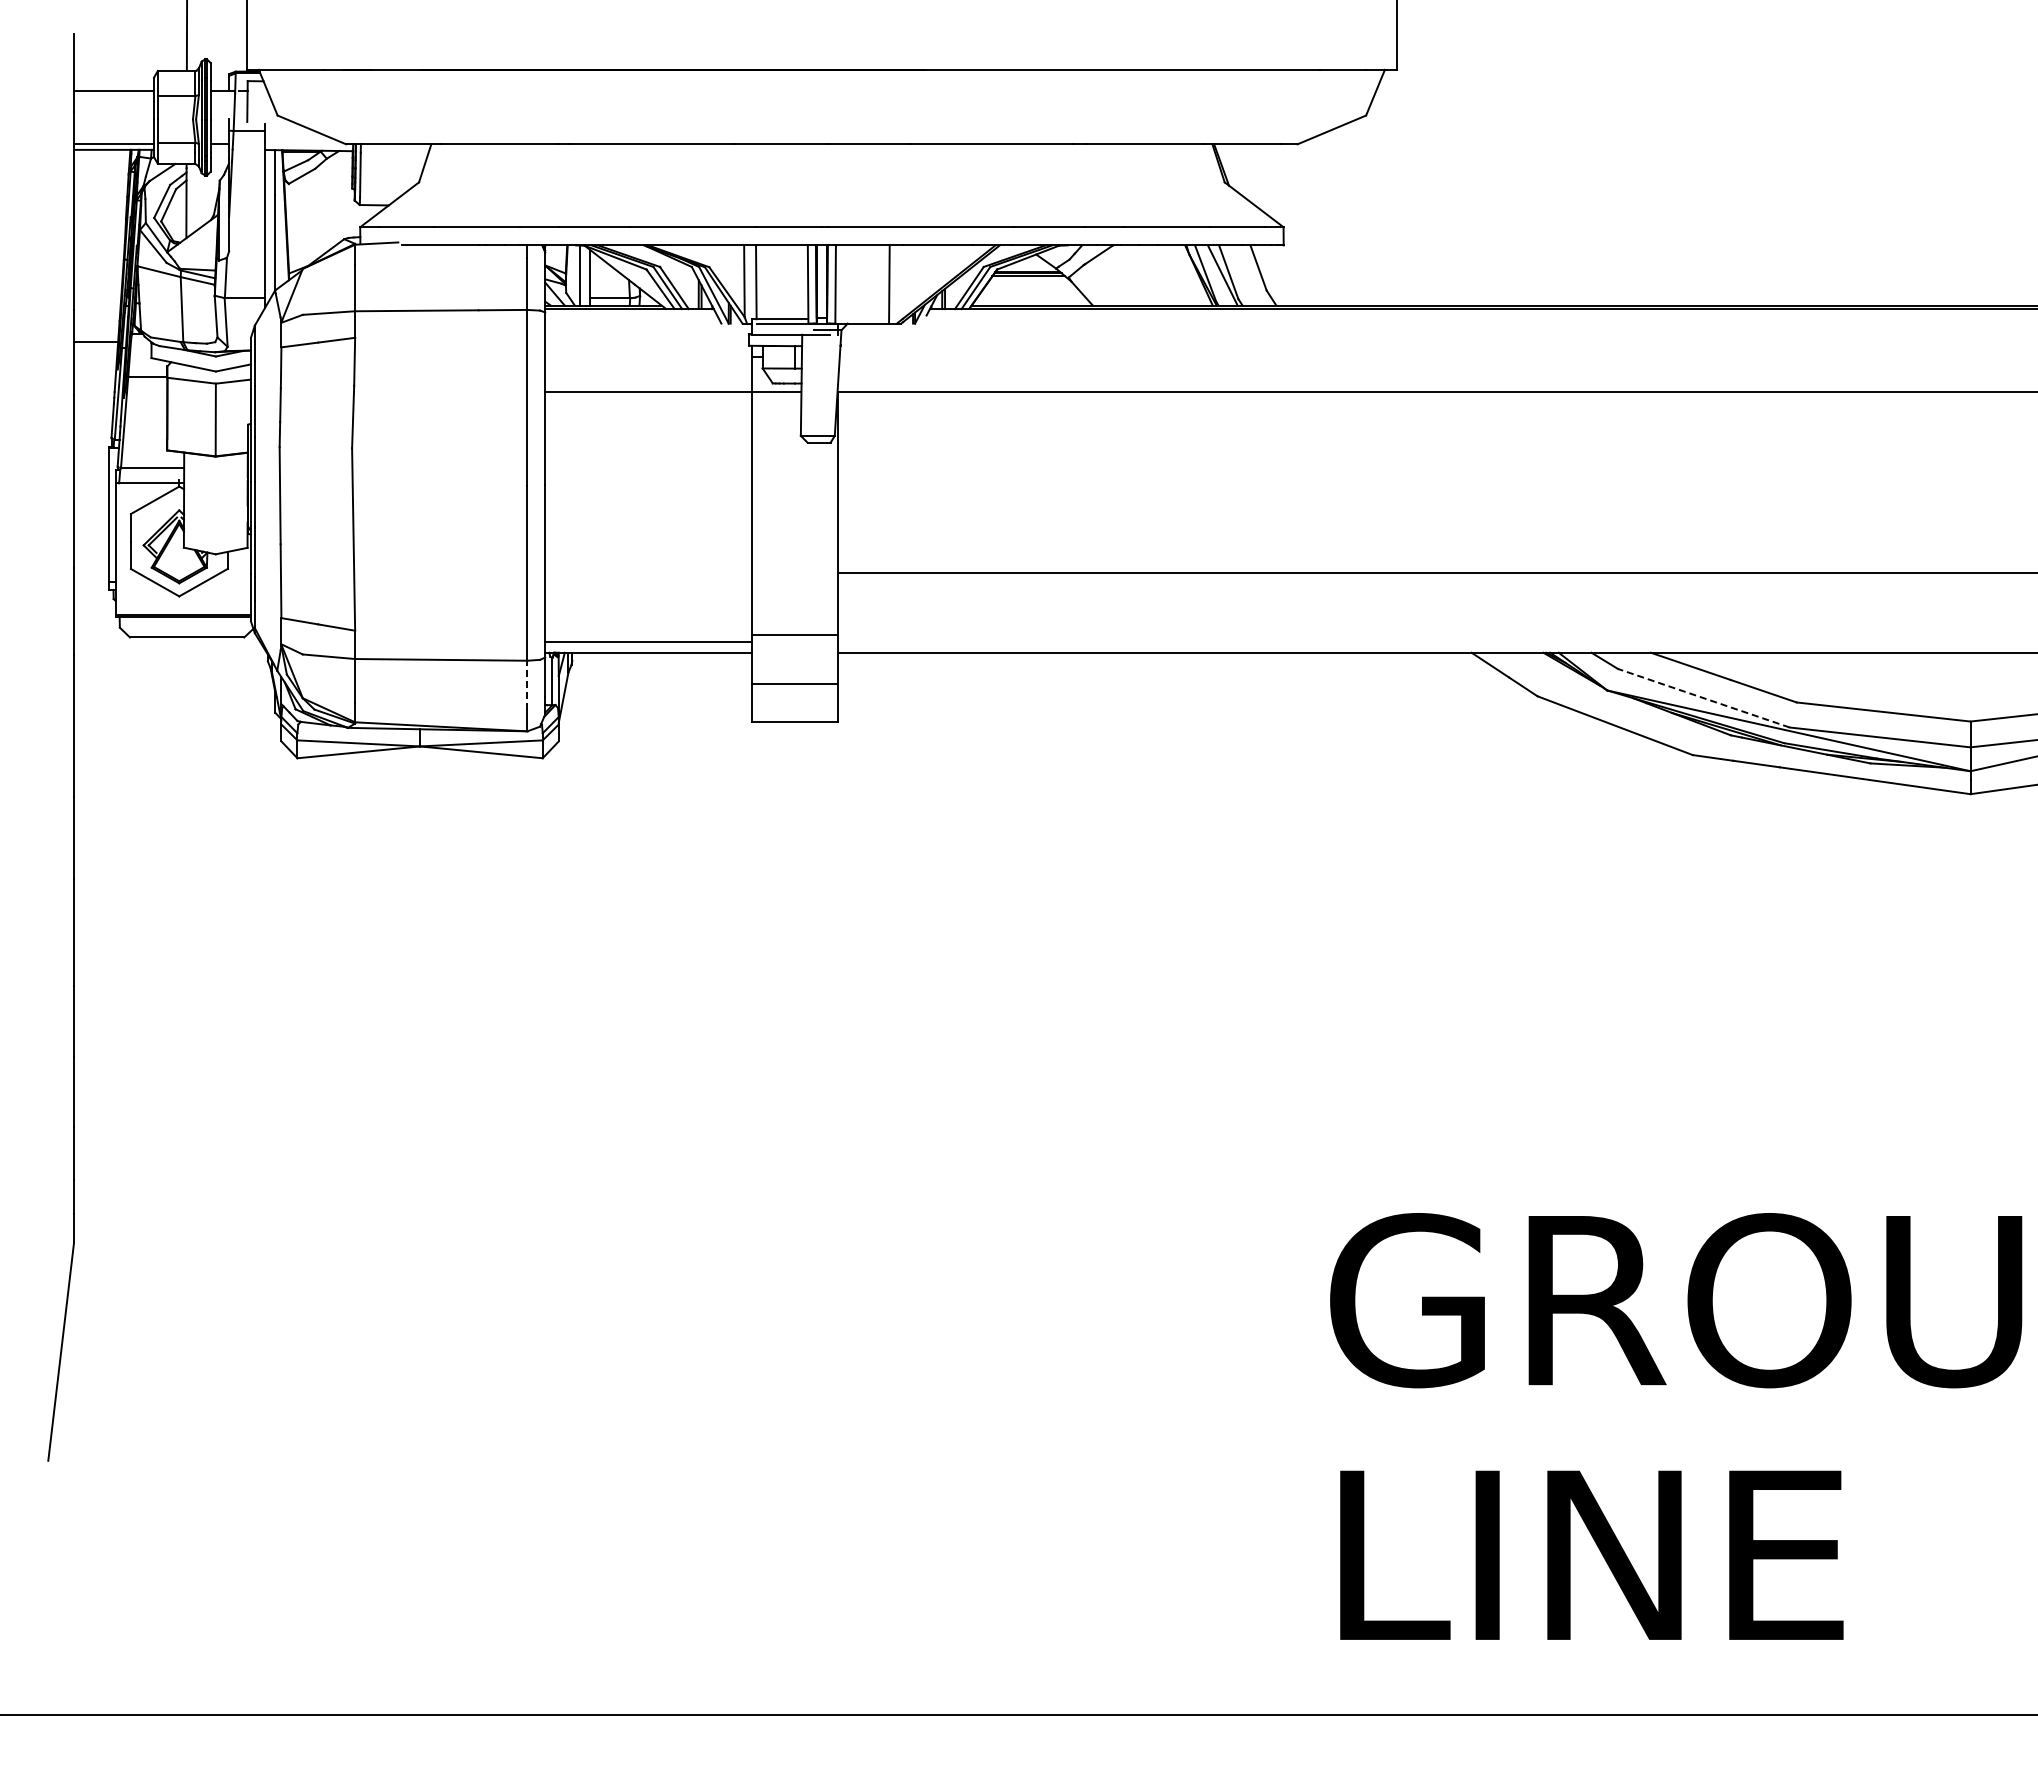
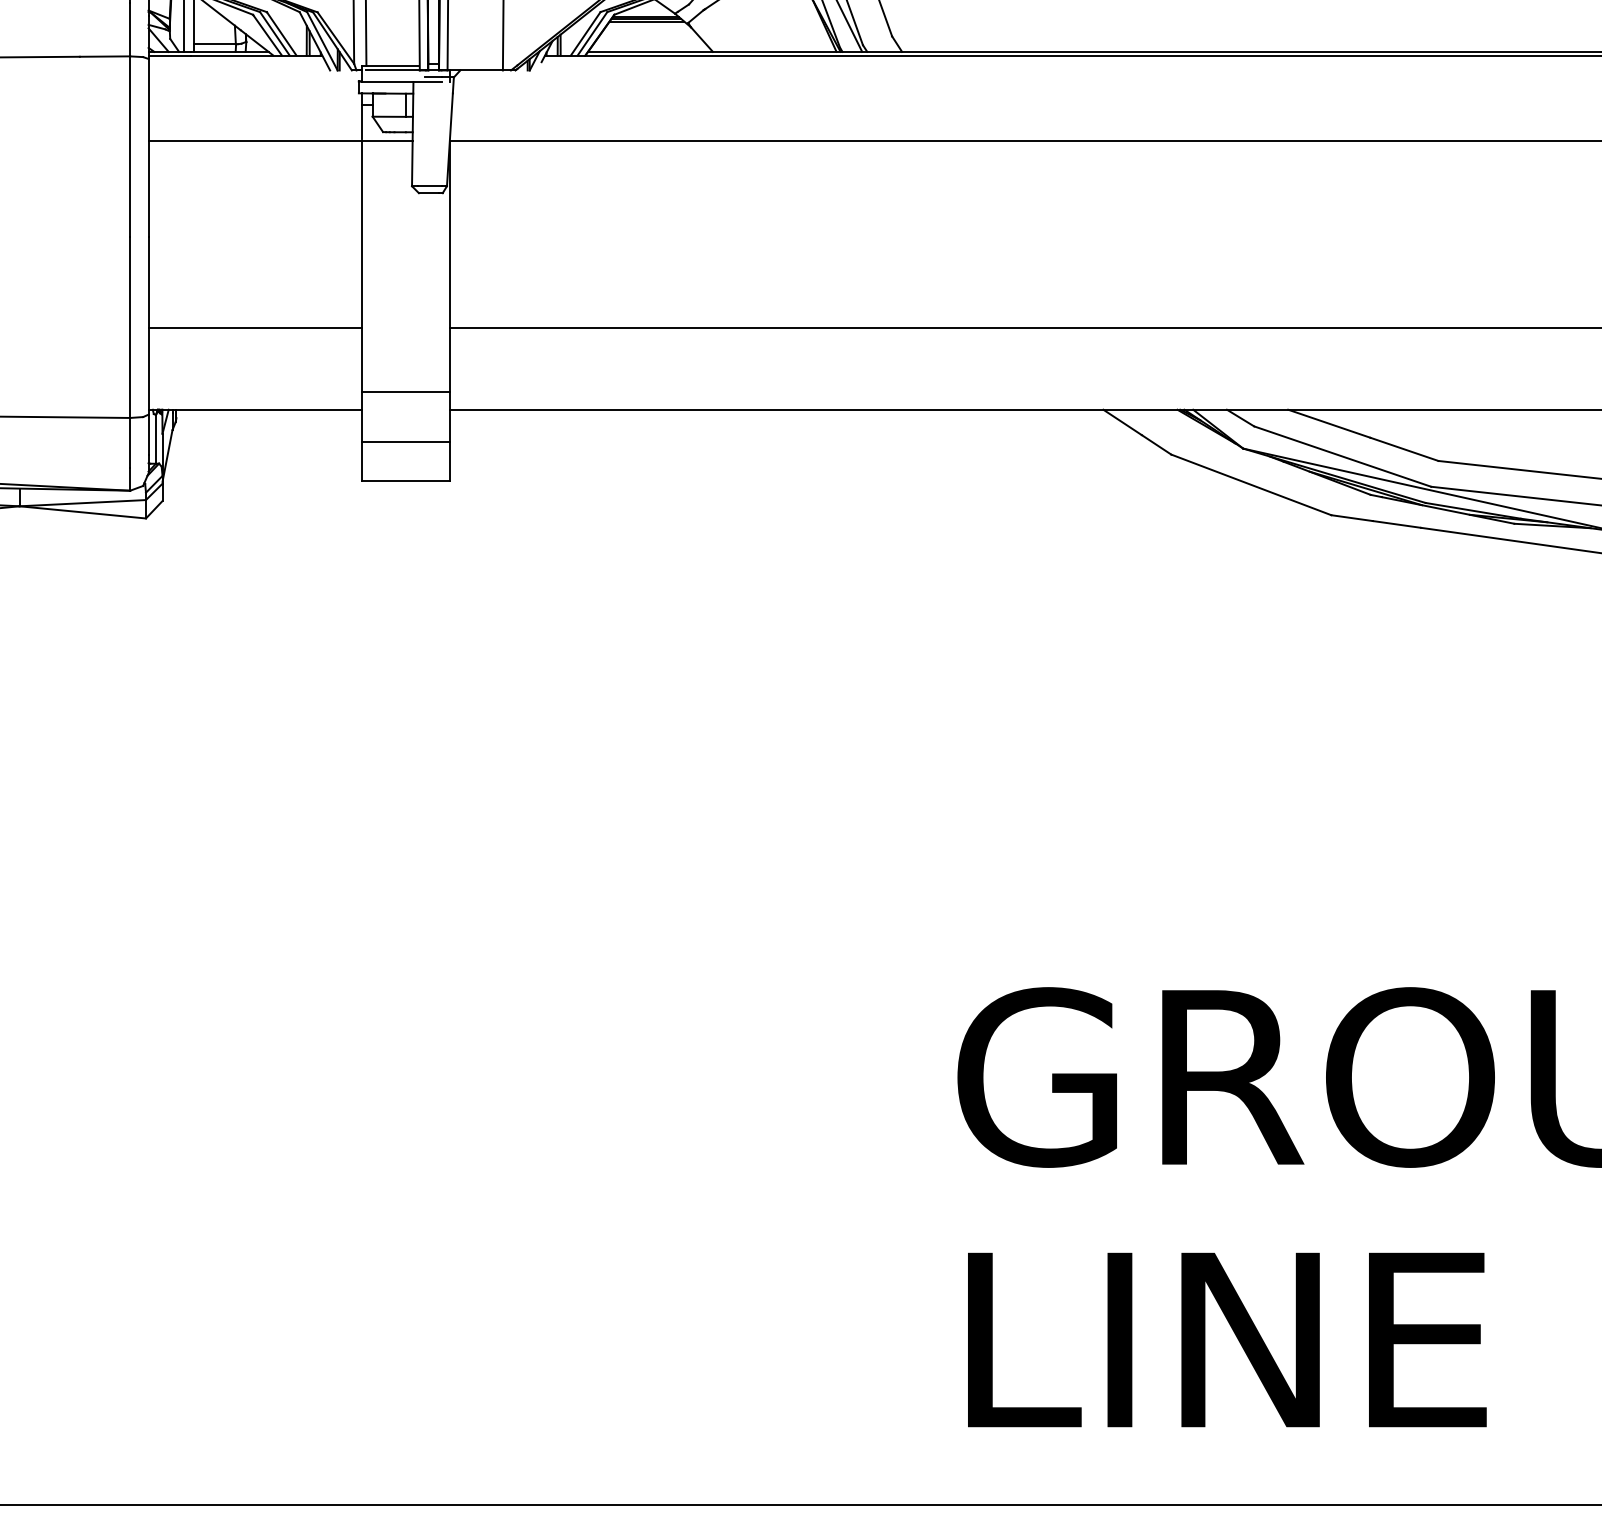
line: (648, 642) -> (254, 328), moved
line: (527, 685) -> (130, 443), dashed -> solid
line: (1703, 698) -> (1342, 456), dashed -> solid

